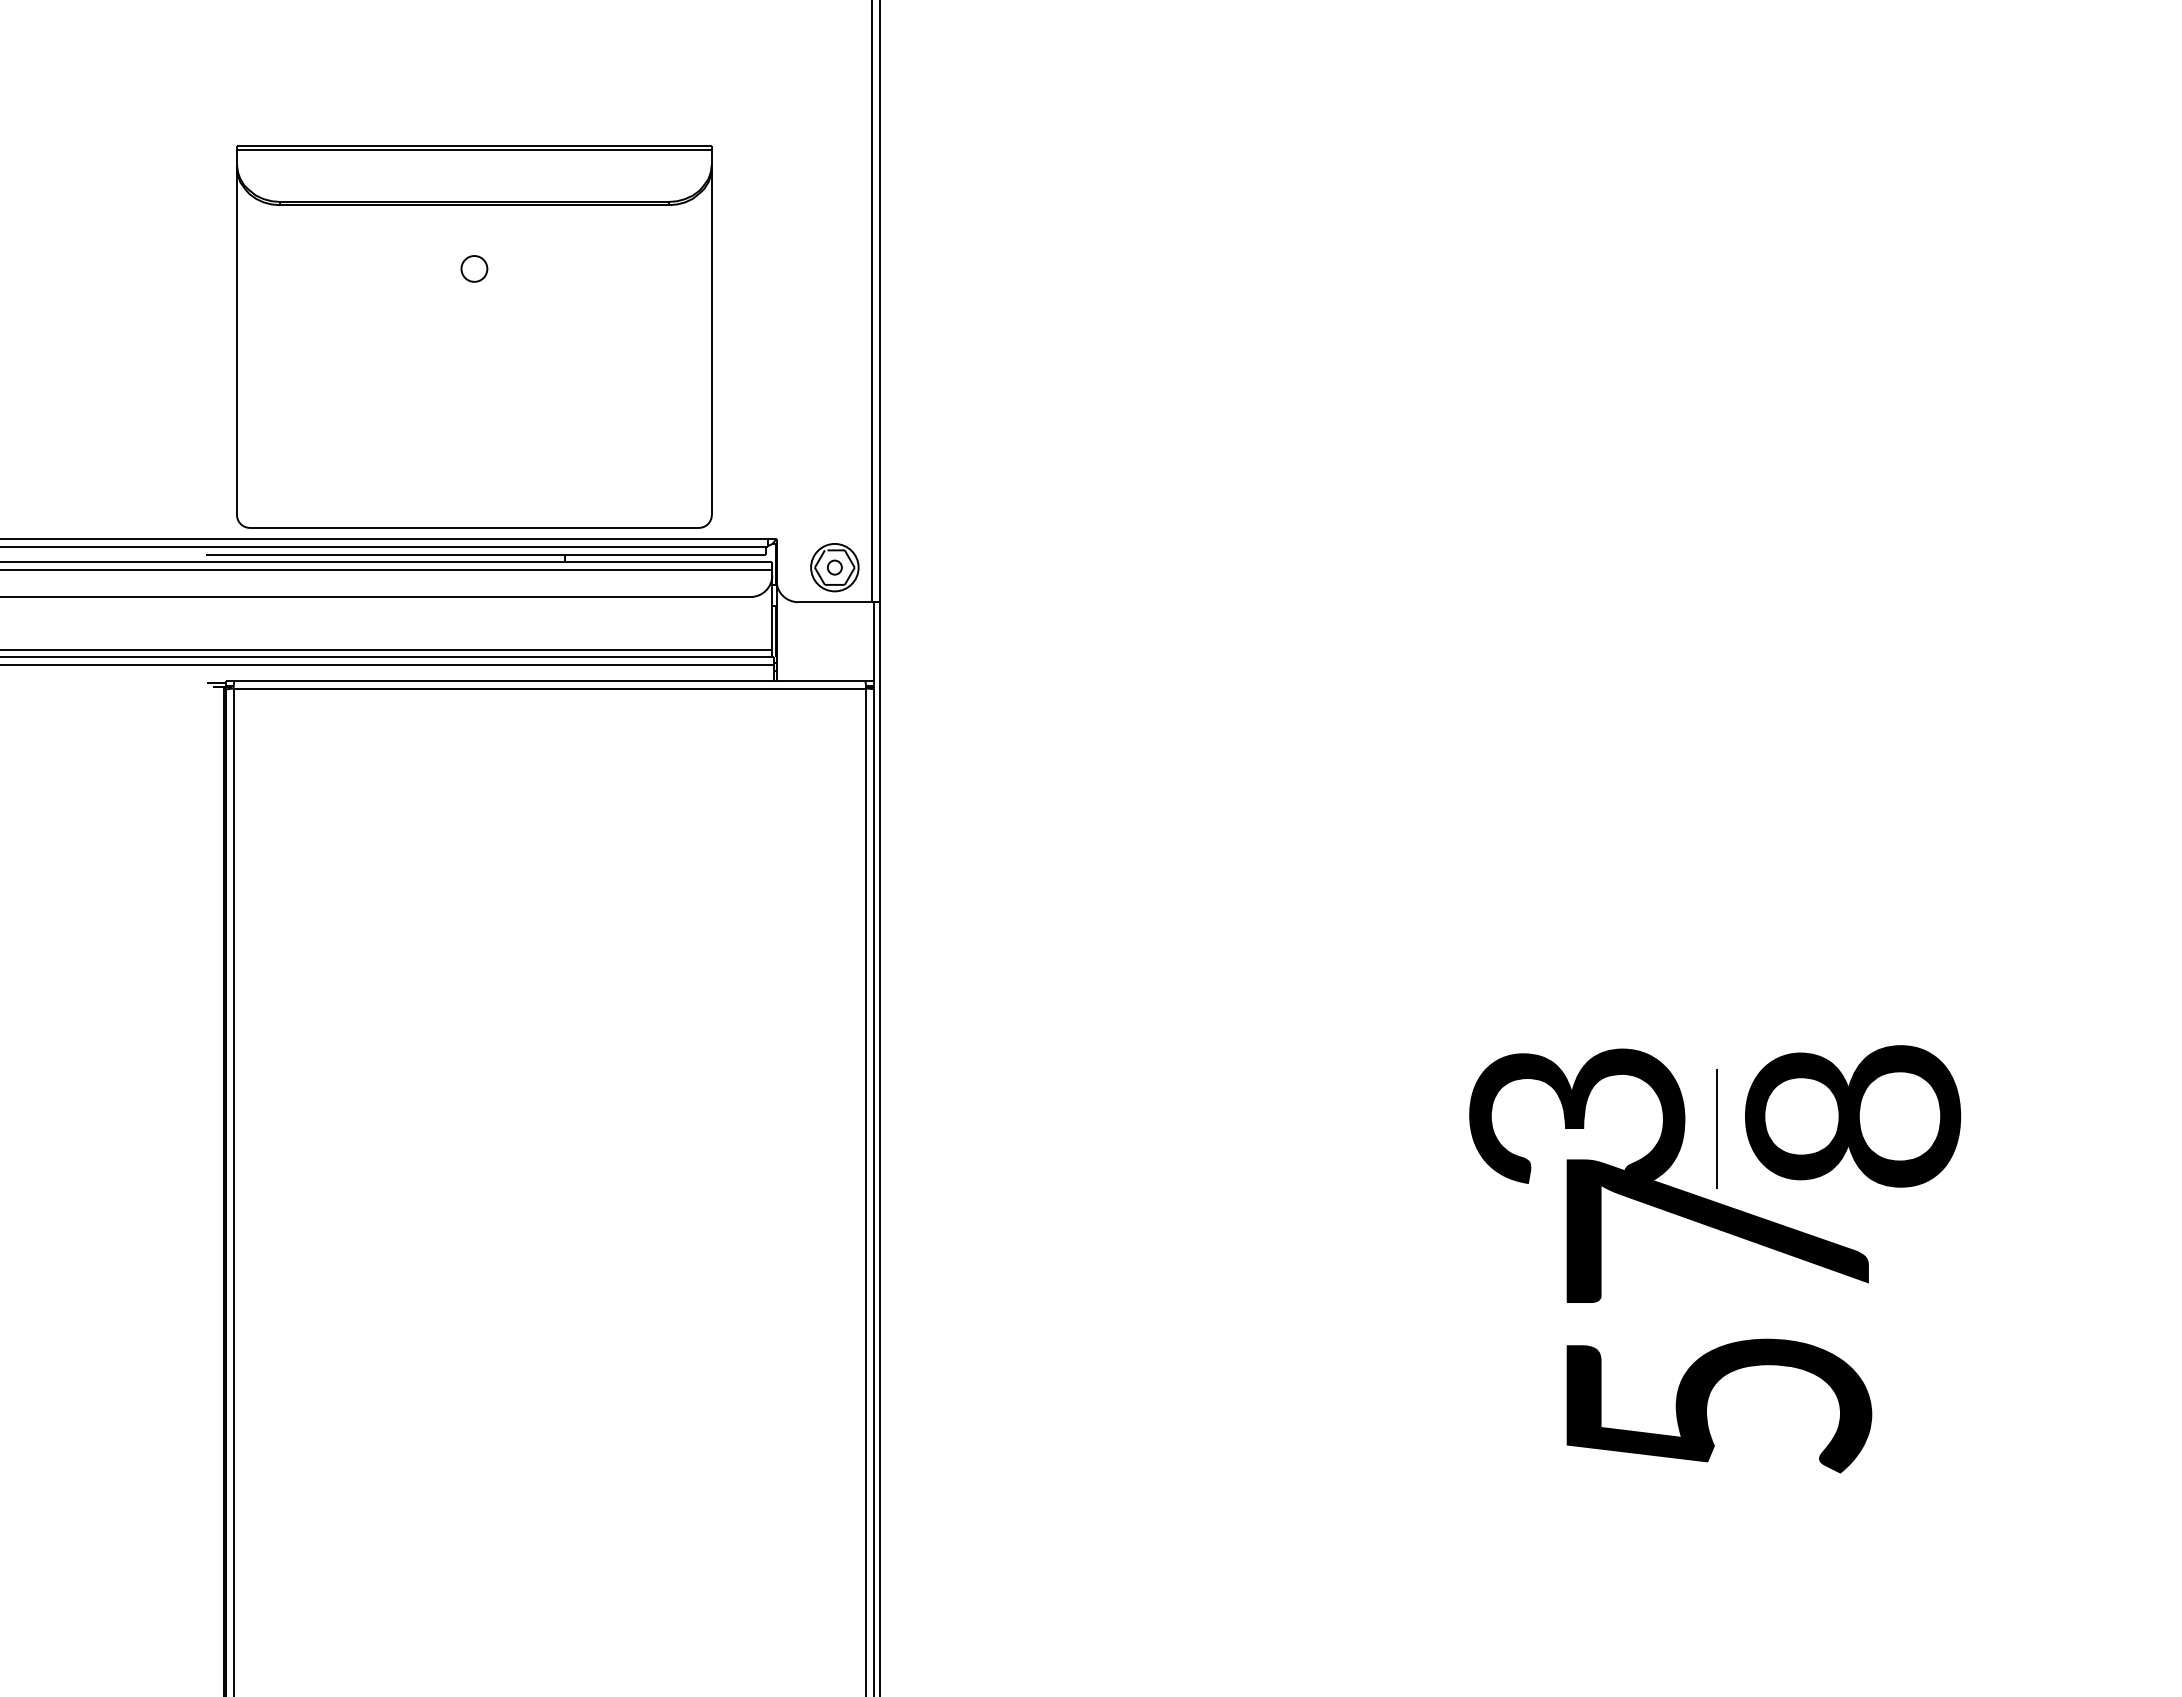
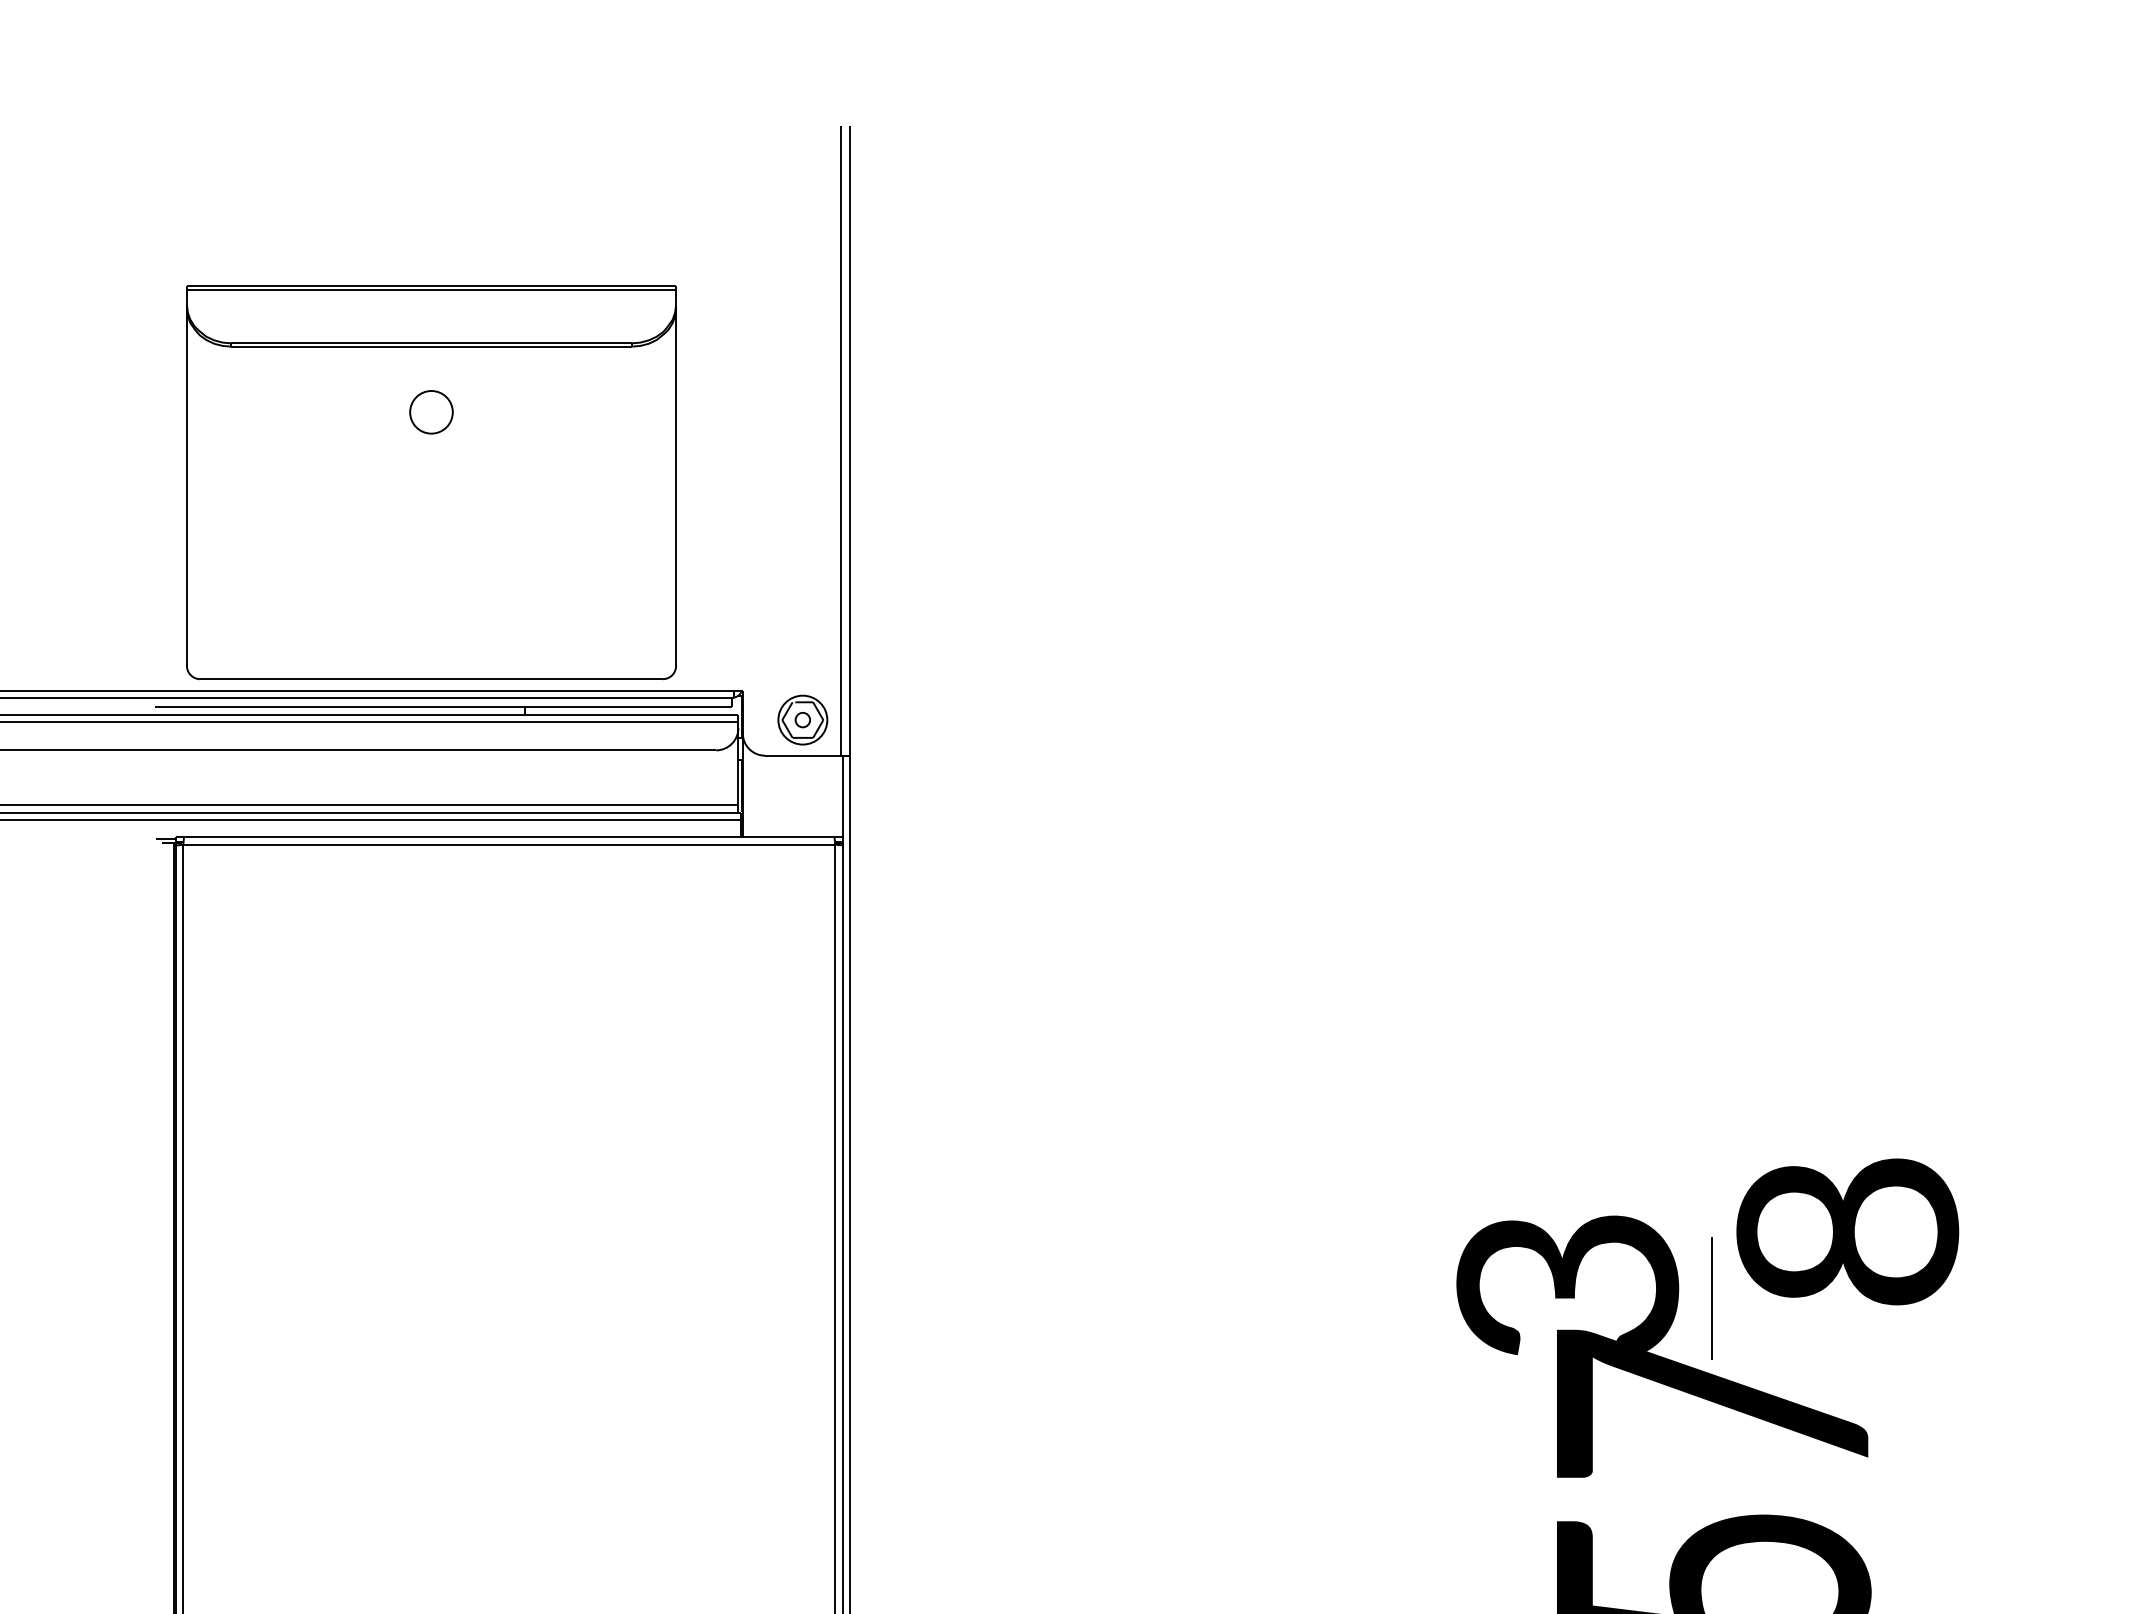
part: (474, 268) -> (431, 411), size x1.6
text: (1853, 1116) -> (1848, 1232), moved

